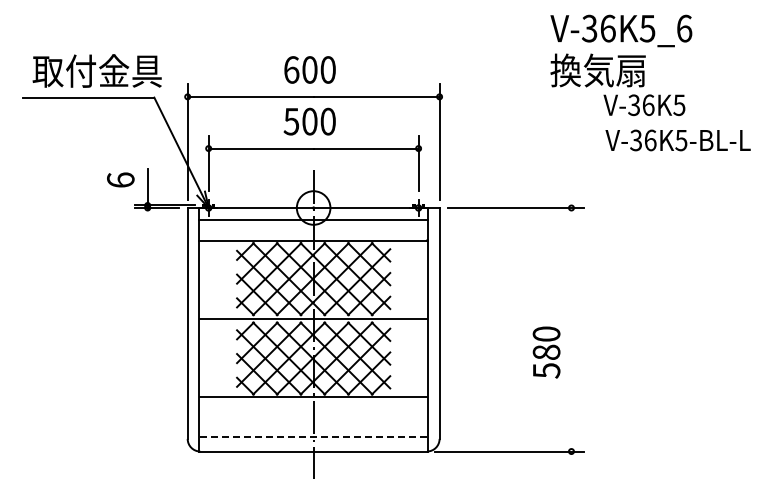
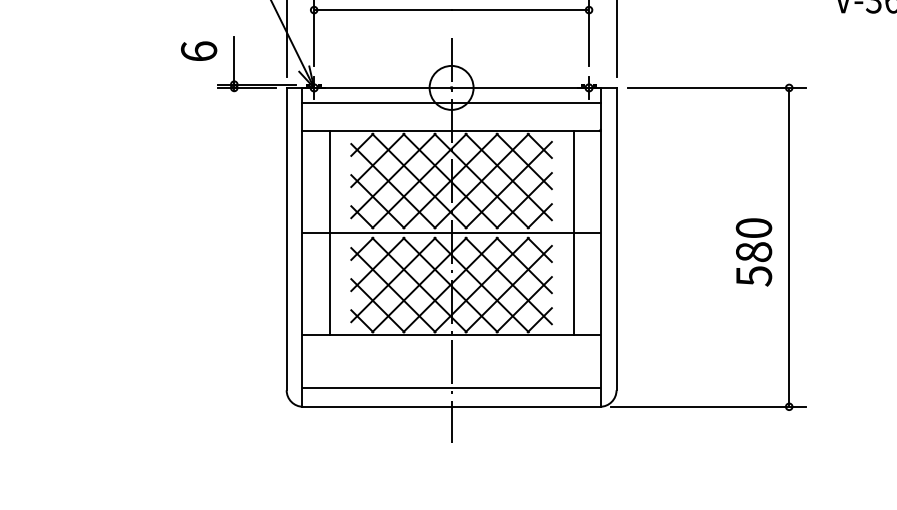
line: (220, 318) -> (329, 232), added
line: (406, 318) -> (573, 232), added
line: (571, 329) -> (789, 247), added
text: (546, 352) -> (753, 252), moved
line: (314, 437) -> (452, 388), dashed -> solid

